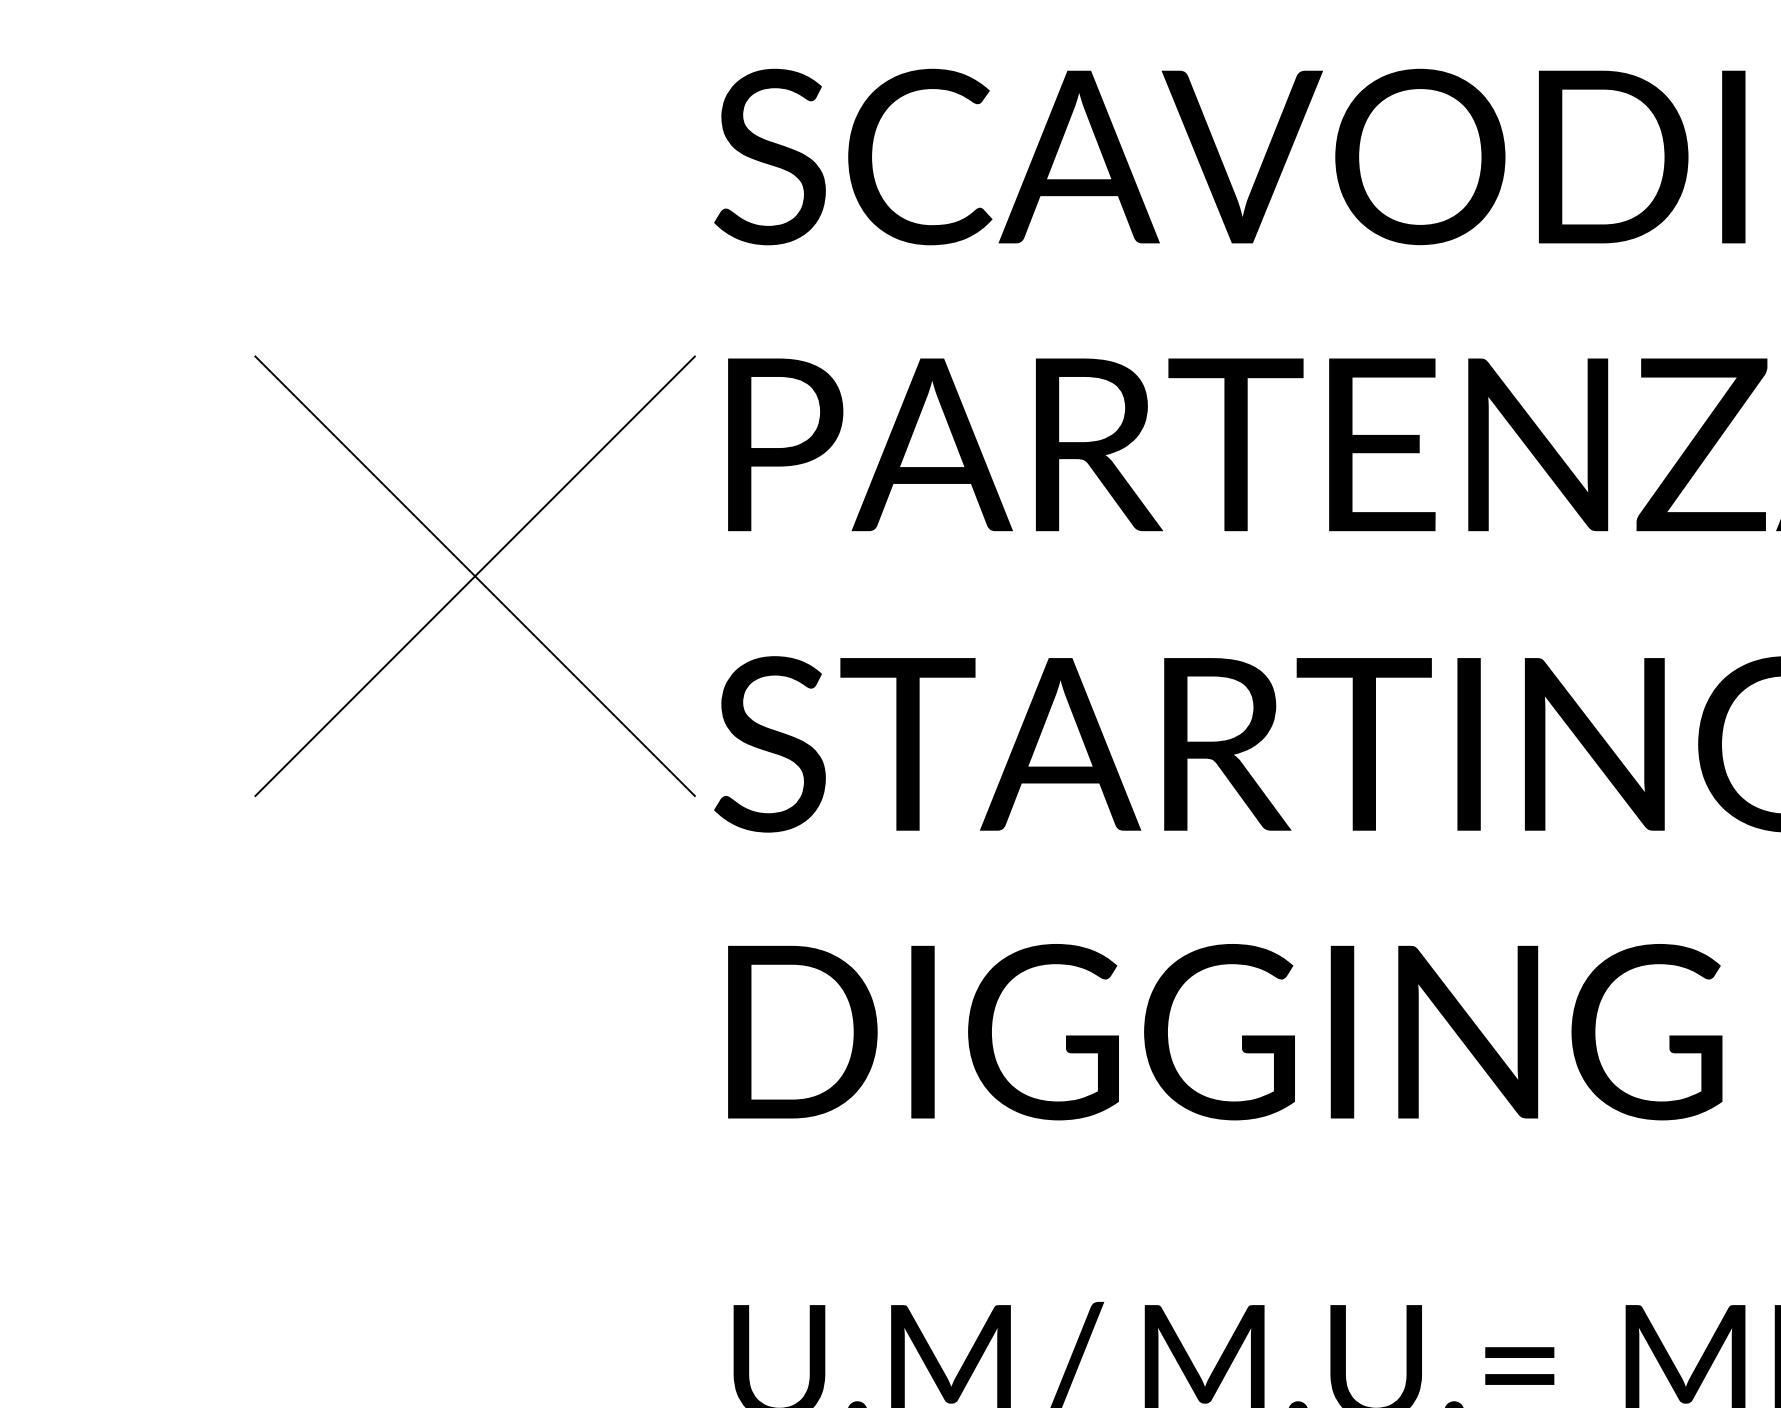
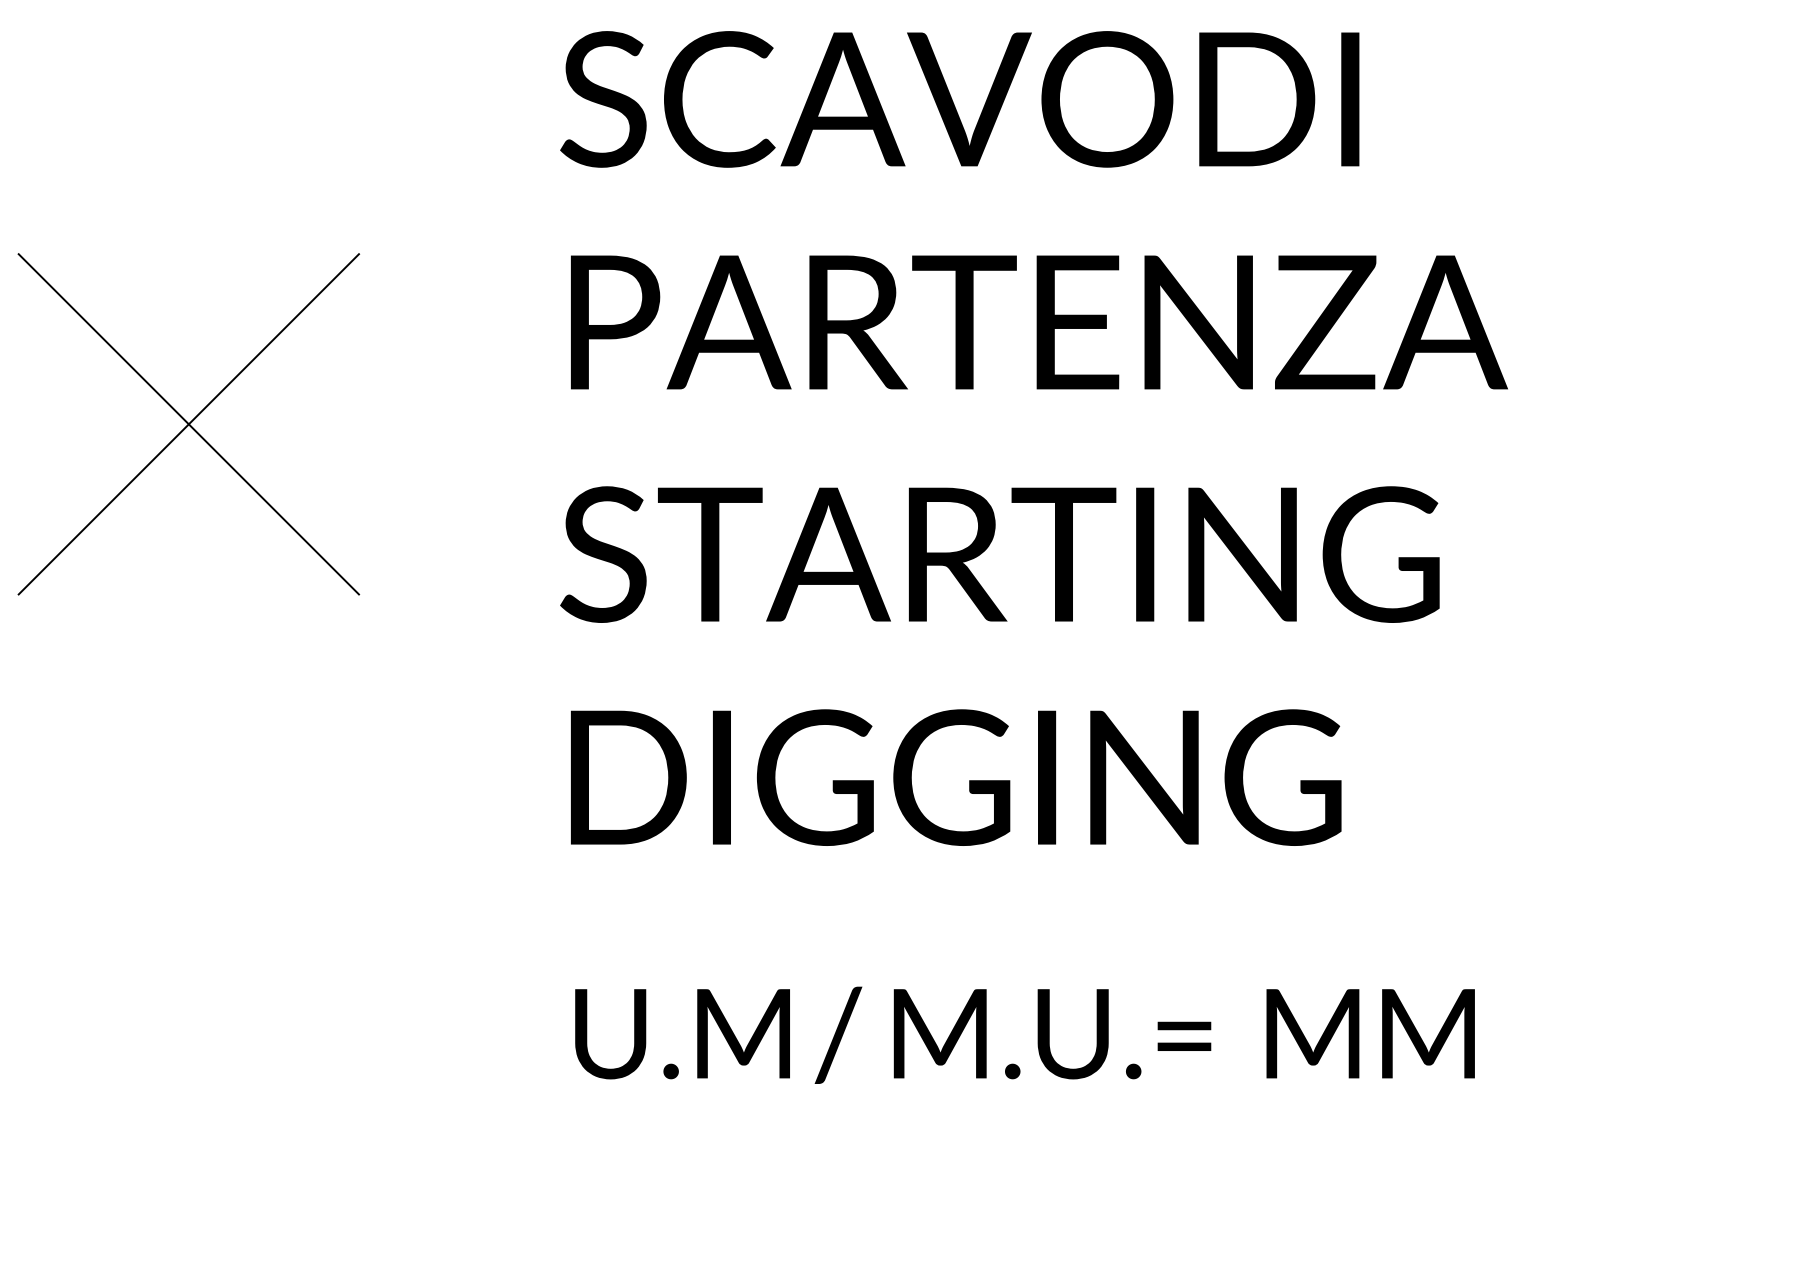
part: (474, 576) -> (188, 424), moved

